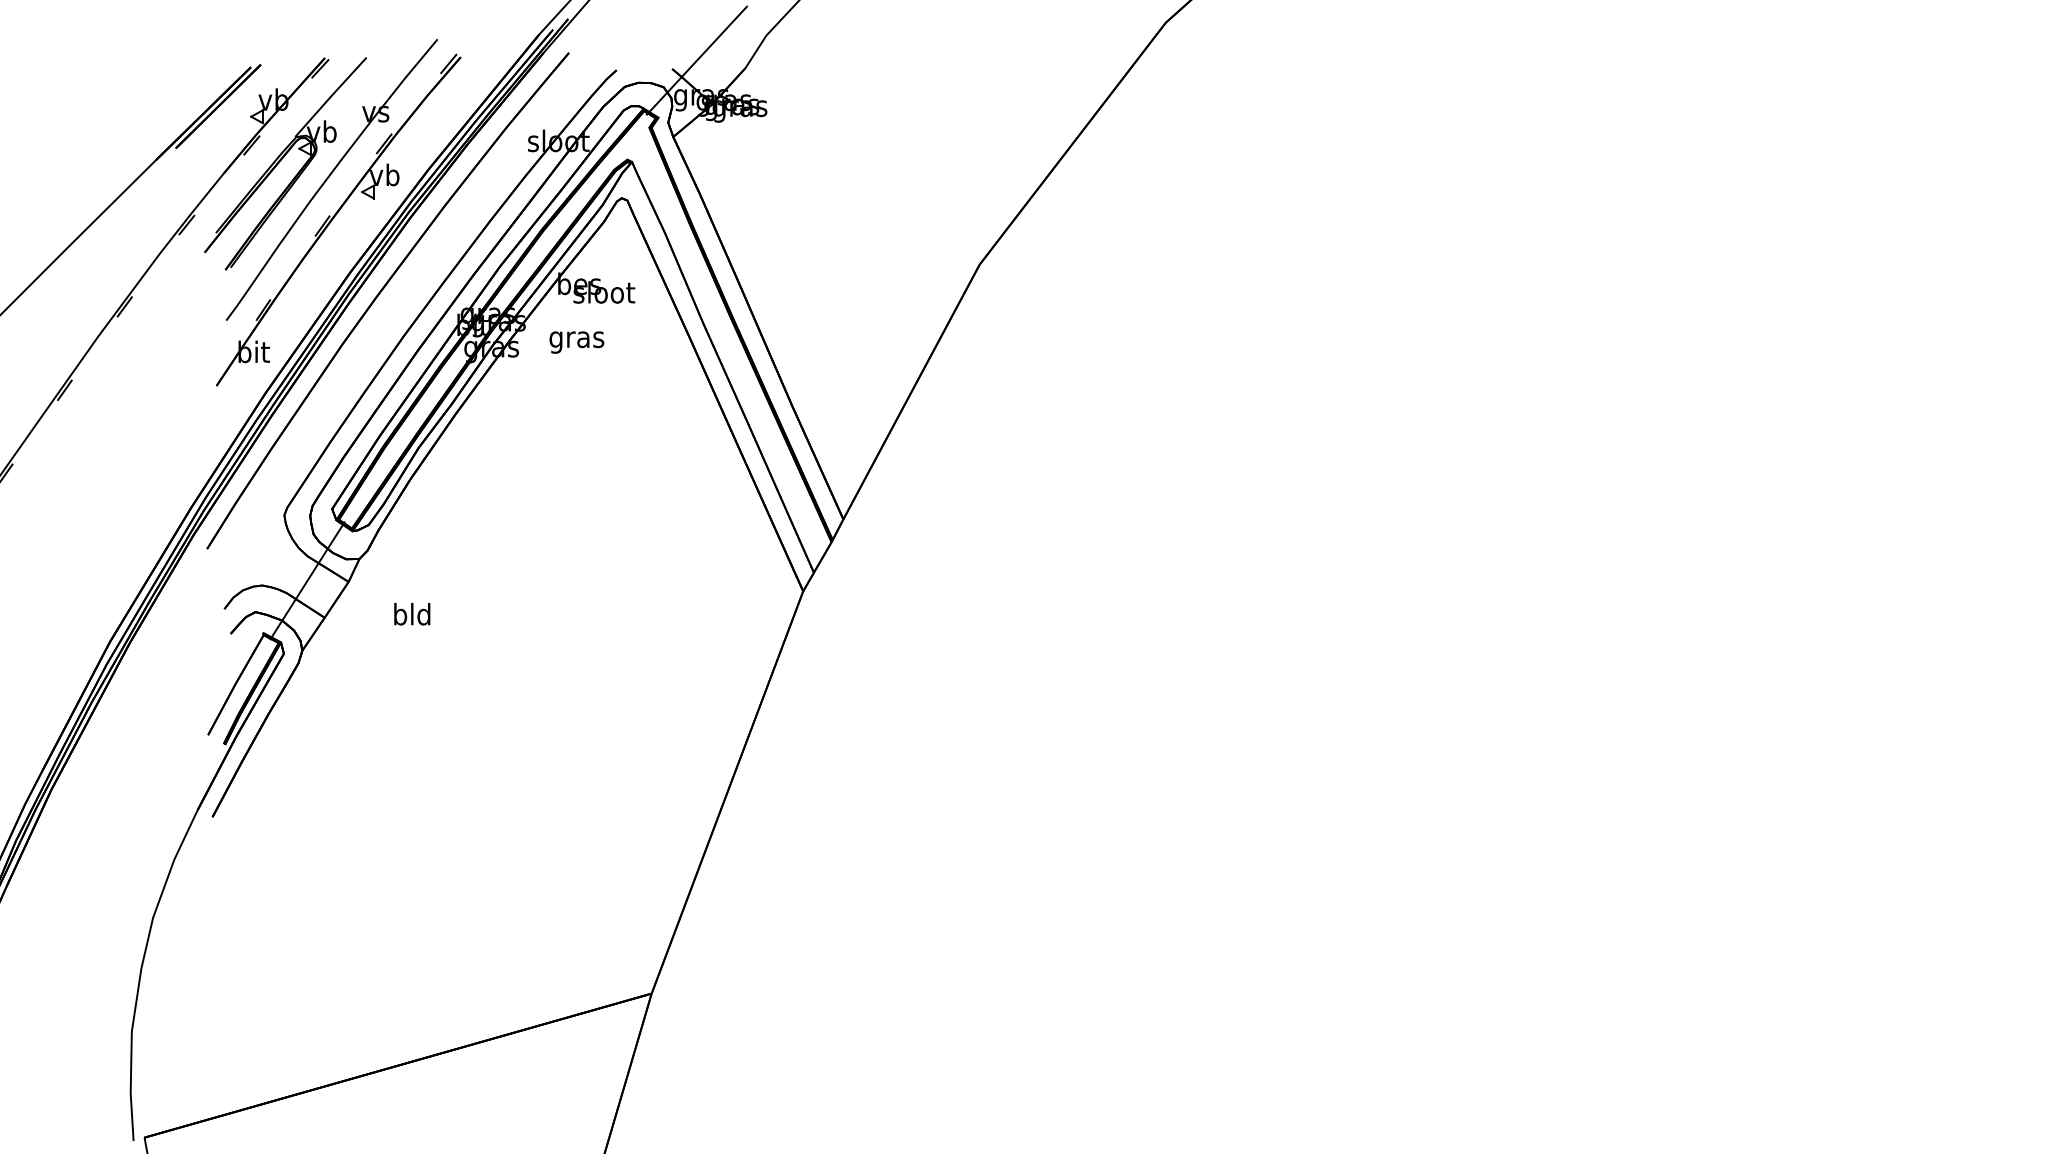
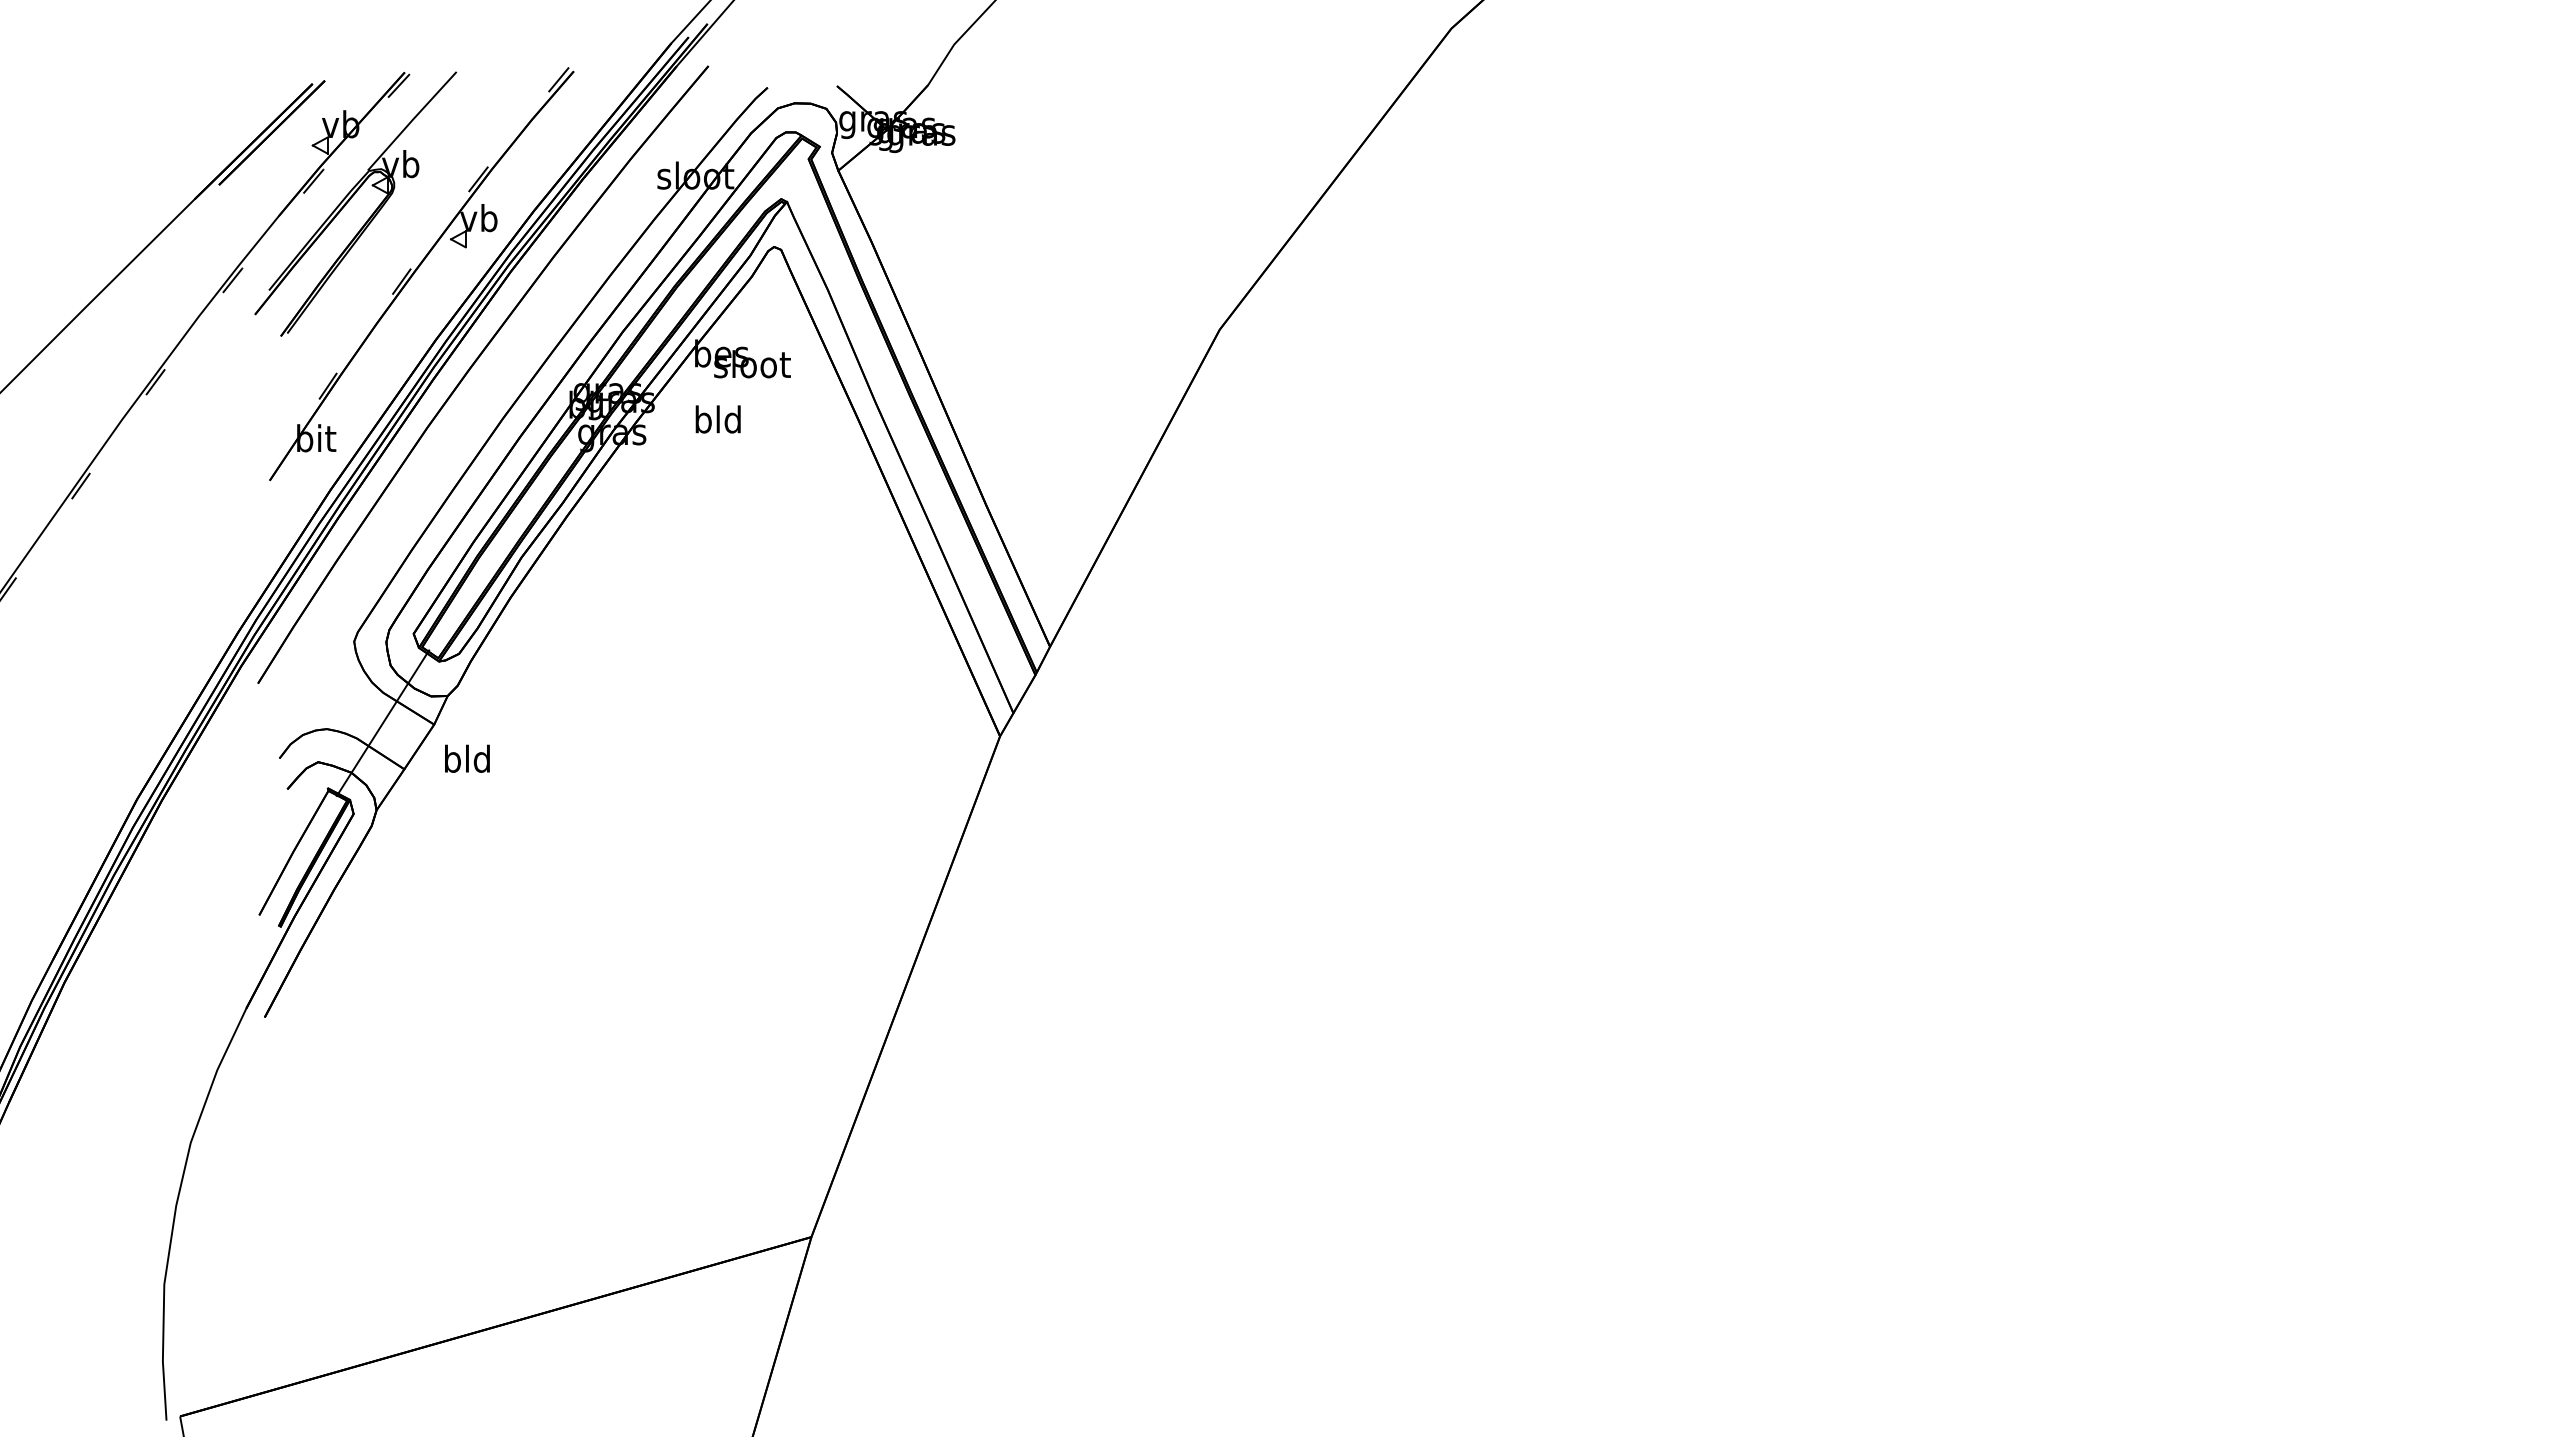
line: (696, 60) -> (867, 75), removed
part: (332, 179) -> (413, 223), removed
text: (577, 339) -> (718, 422), gras -> bld
text: (412, 613) -> (467, 758), moved

